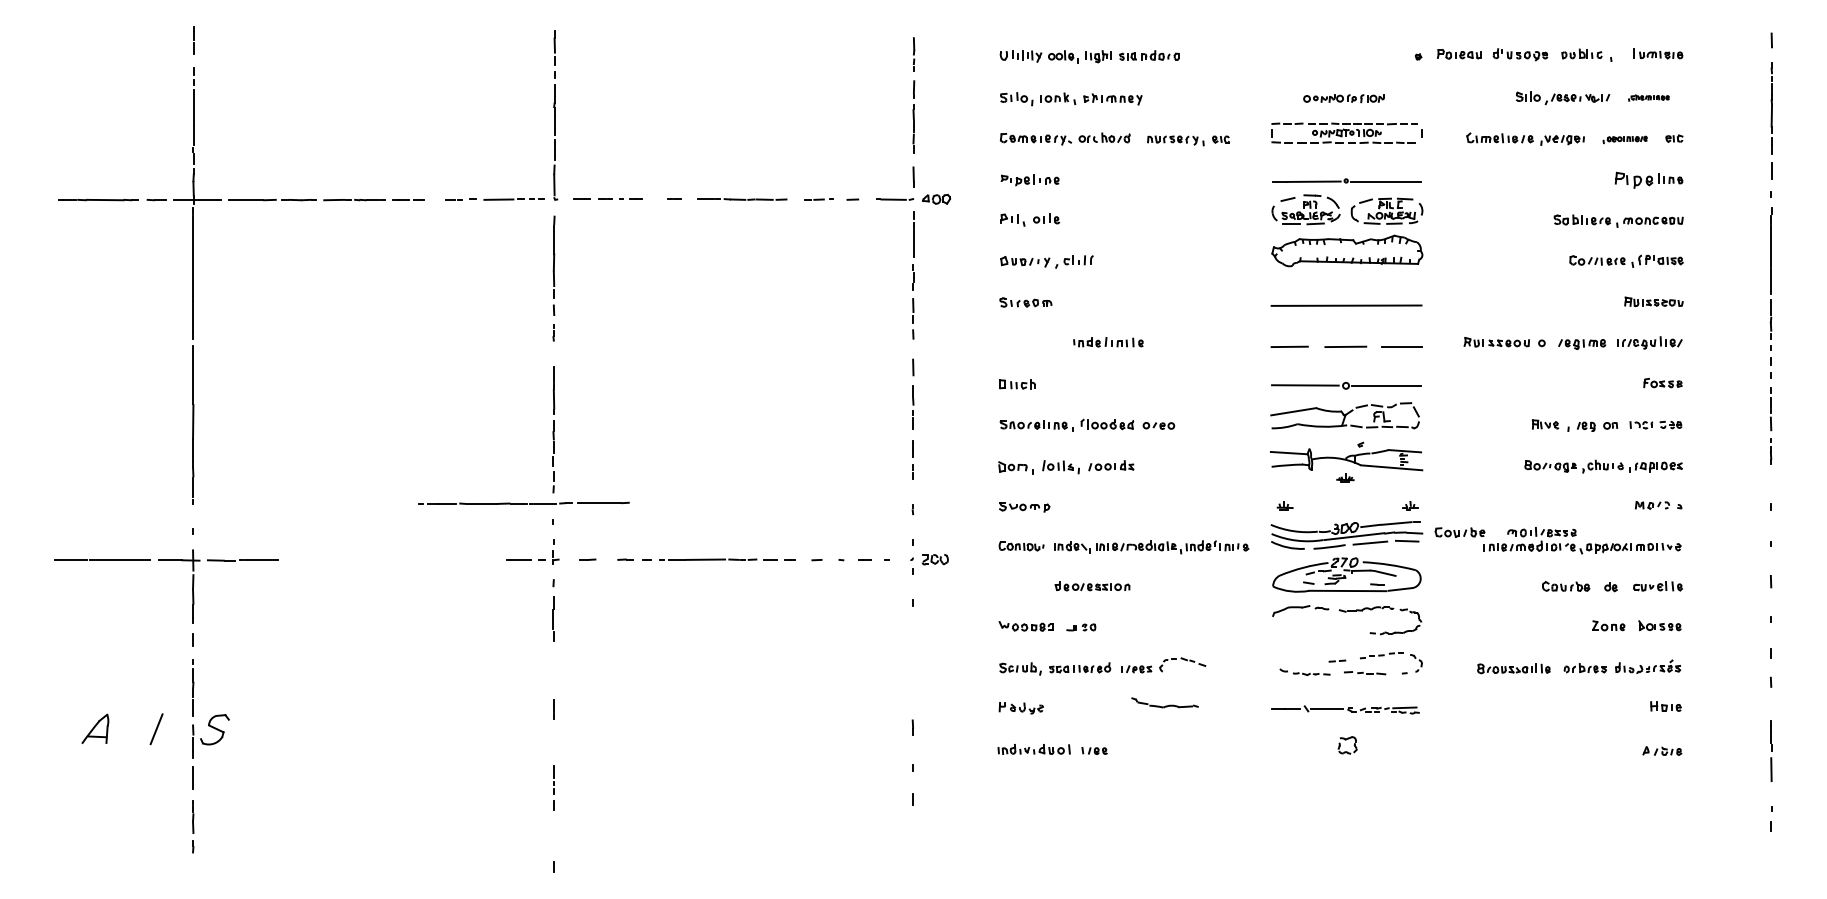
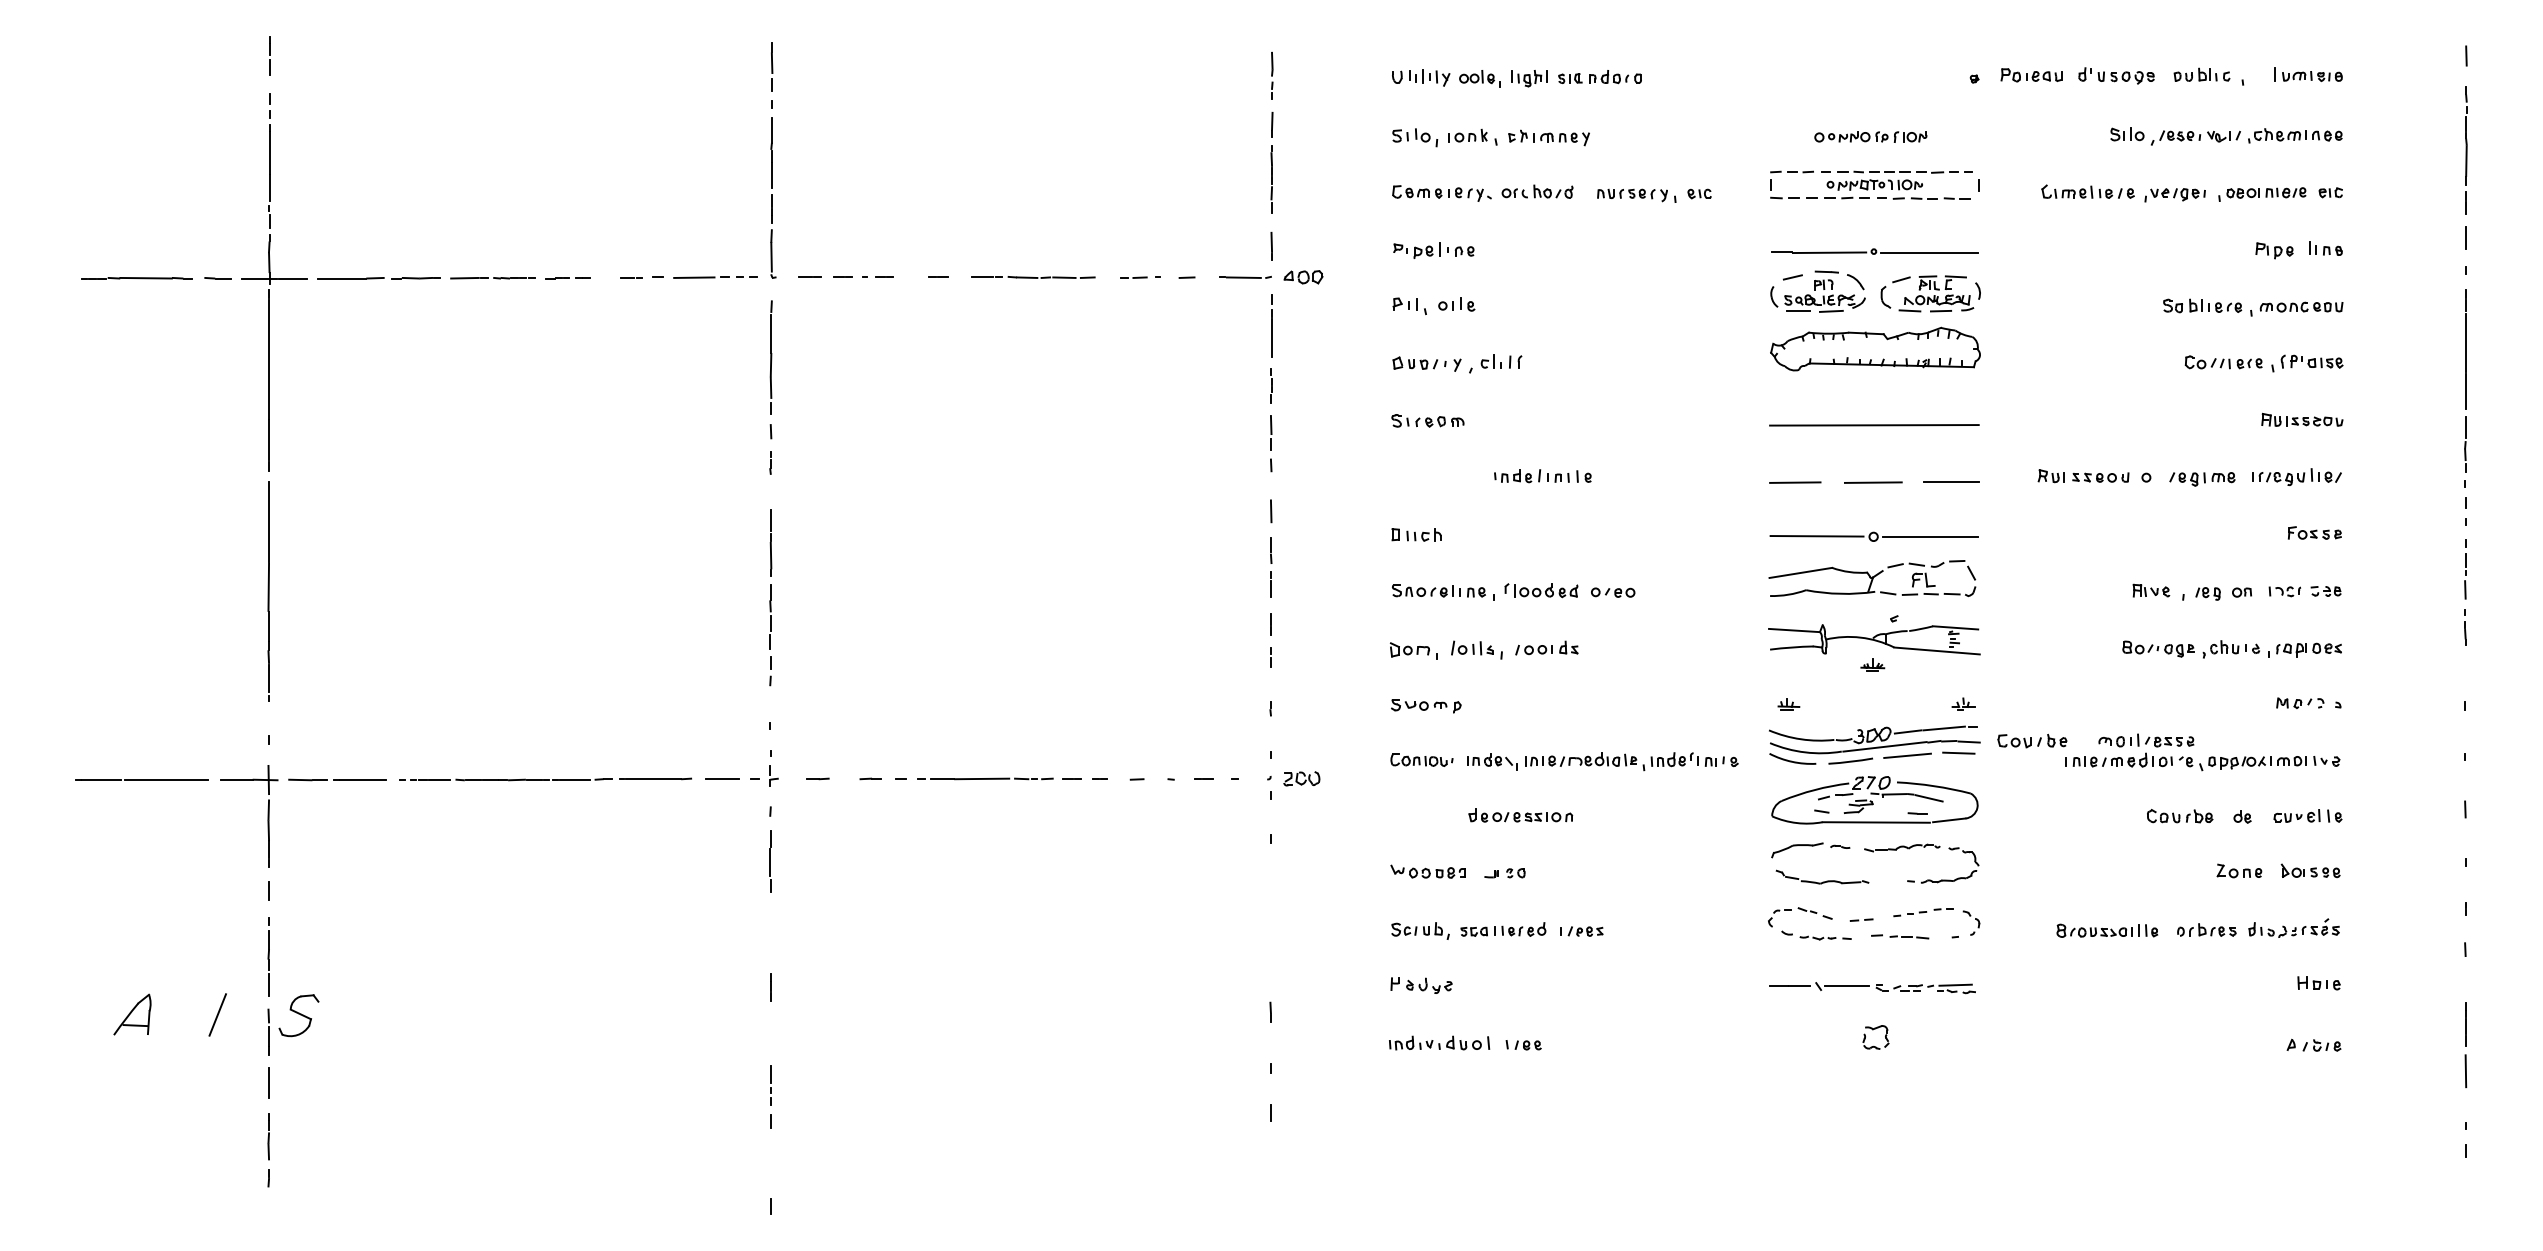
part: (1649, 97) -> (2295, 135), size x1.67
part: (1625, 139) -> (2262, 194), size x1.43
part: (1633, 180) -> (2274, 250), size x0.71
part: (524, 503) -> (545, 779), moved
part: (1183, 659) -> (1801, 910), moved
part: (1164, 702) -> (1822, 876), moved

